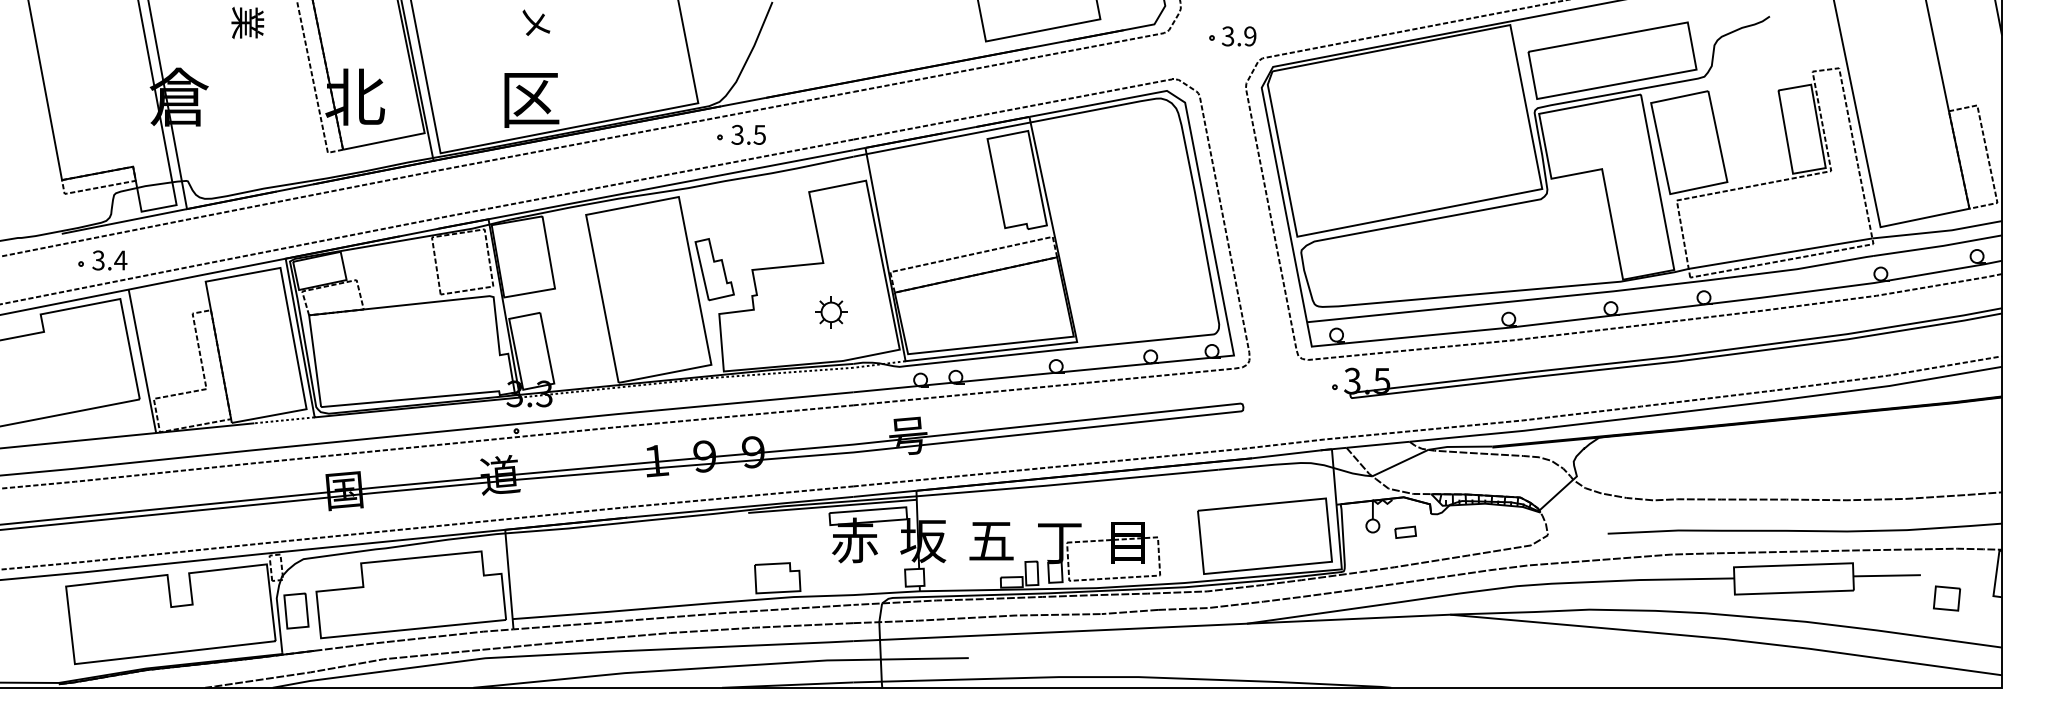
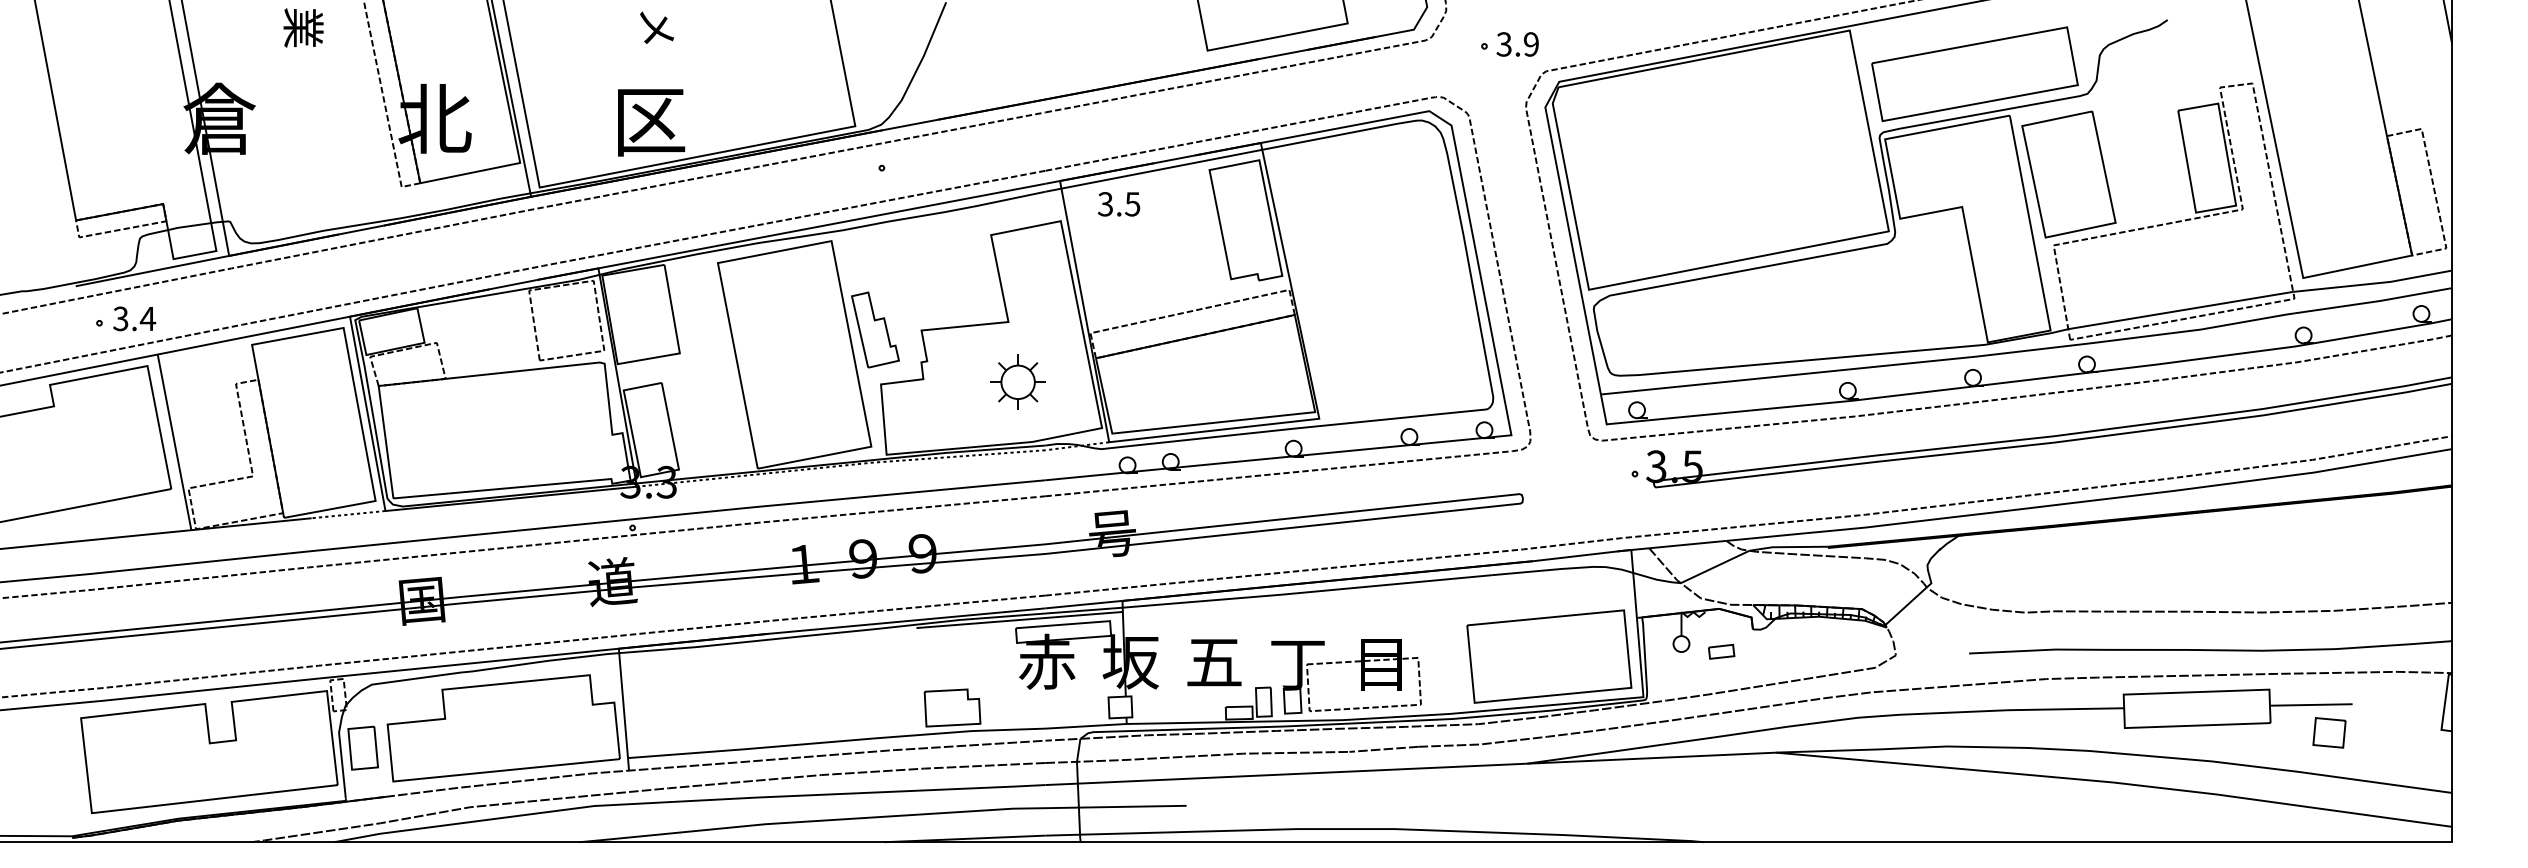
text: (748, 134) -> (1118, 203), moved
part: (831, 312) -> (1018, 382), size x1.4
part: (1947, 598) -> (2330, 732), moved

